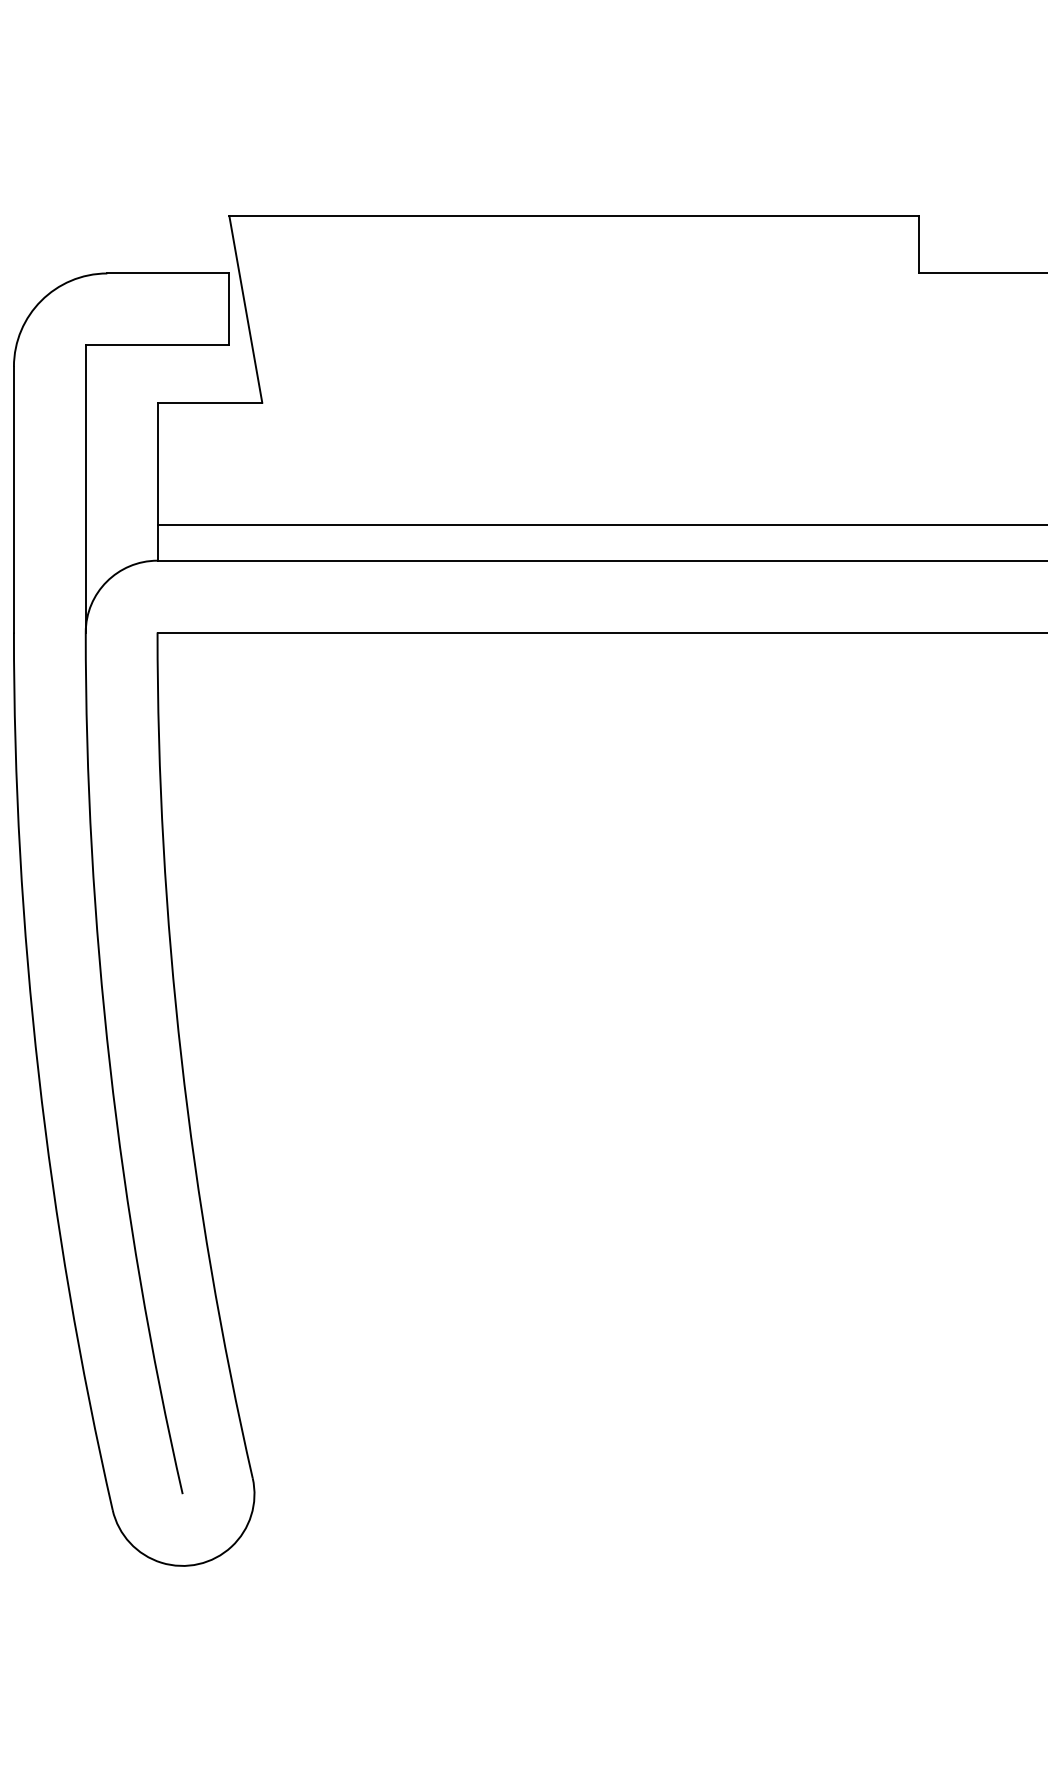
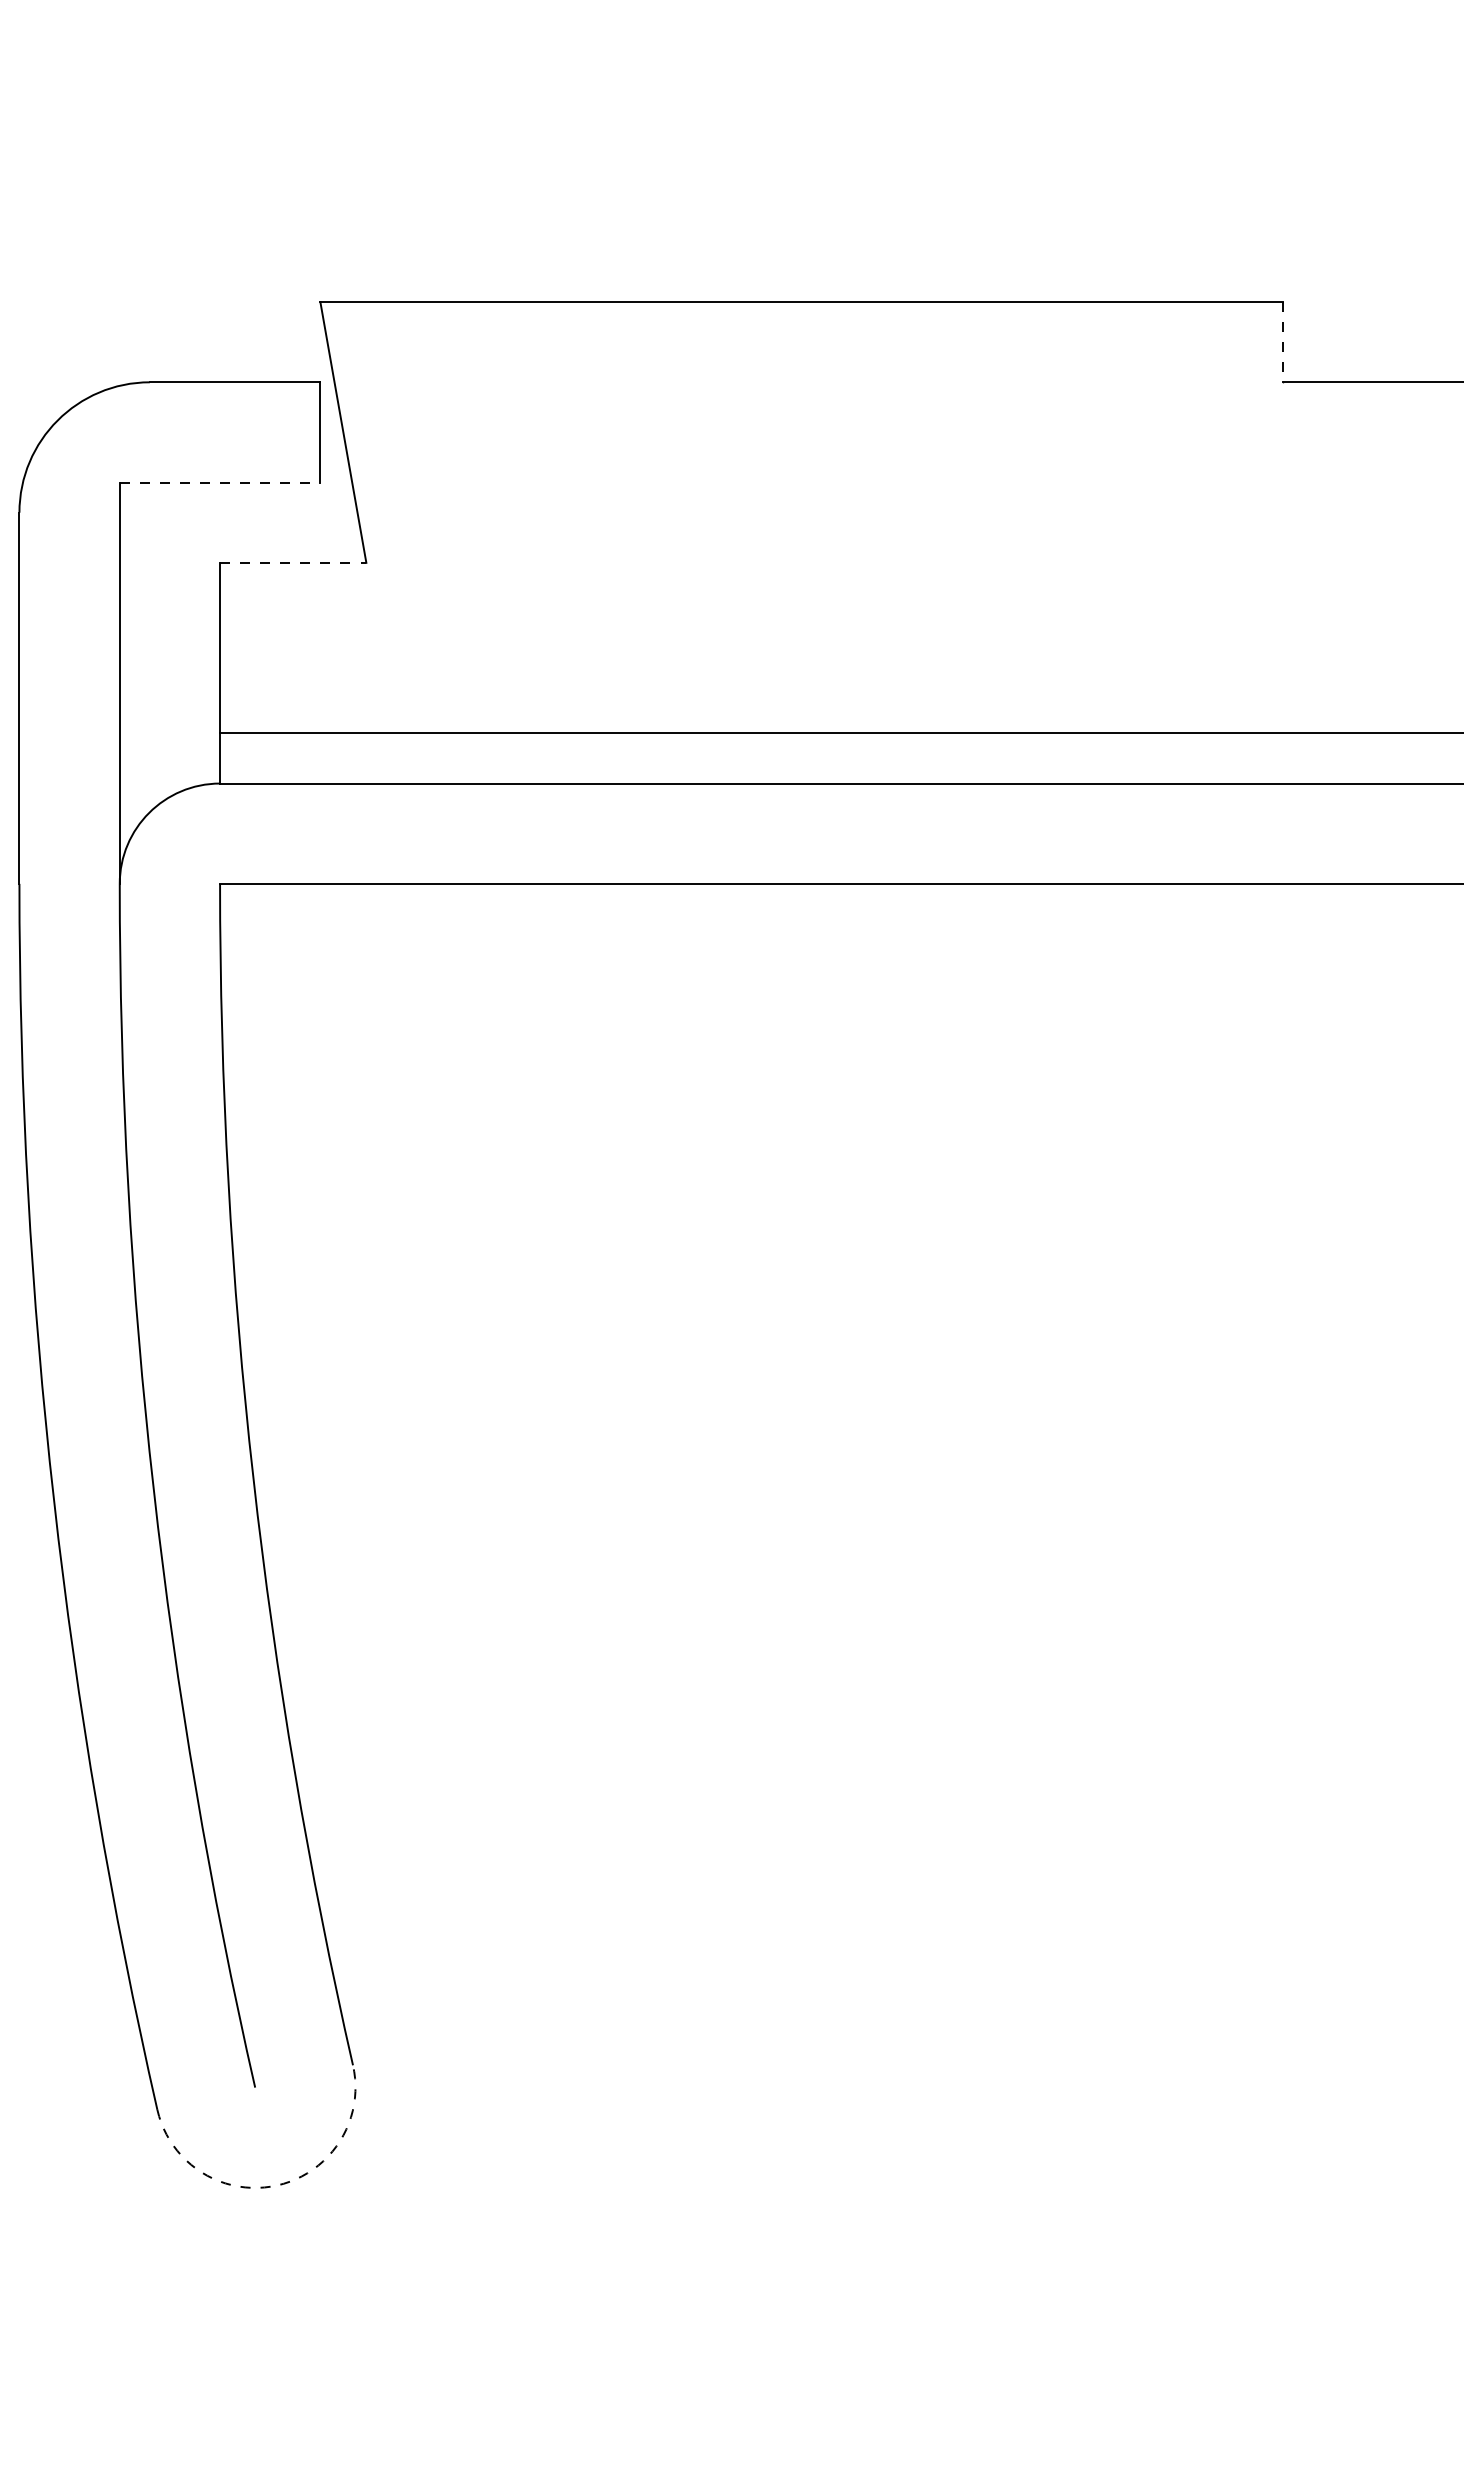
line: (918, 244) -> (1283, 342), solid -> dashed
line: (157, 345) -> (220, 482), solid -> dashed
line: (210, 402) -> (293, 562), solid -> dashed
arc: (198, 1564) -> (277, 2185), solid -> dashed

